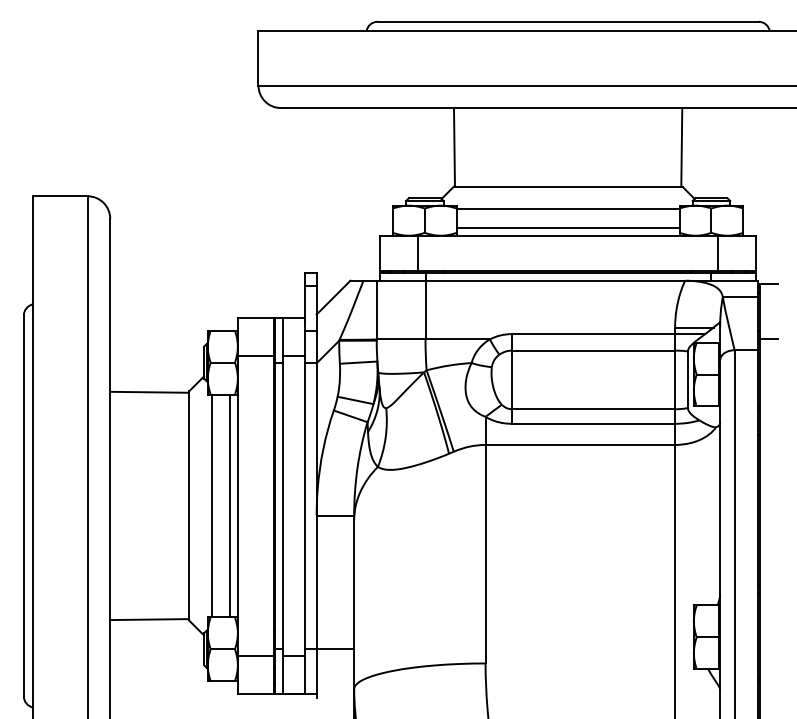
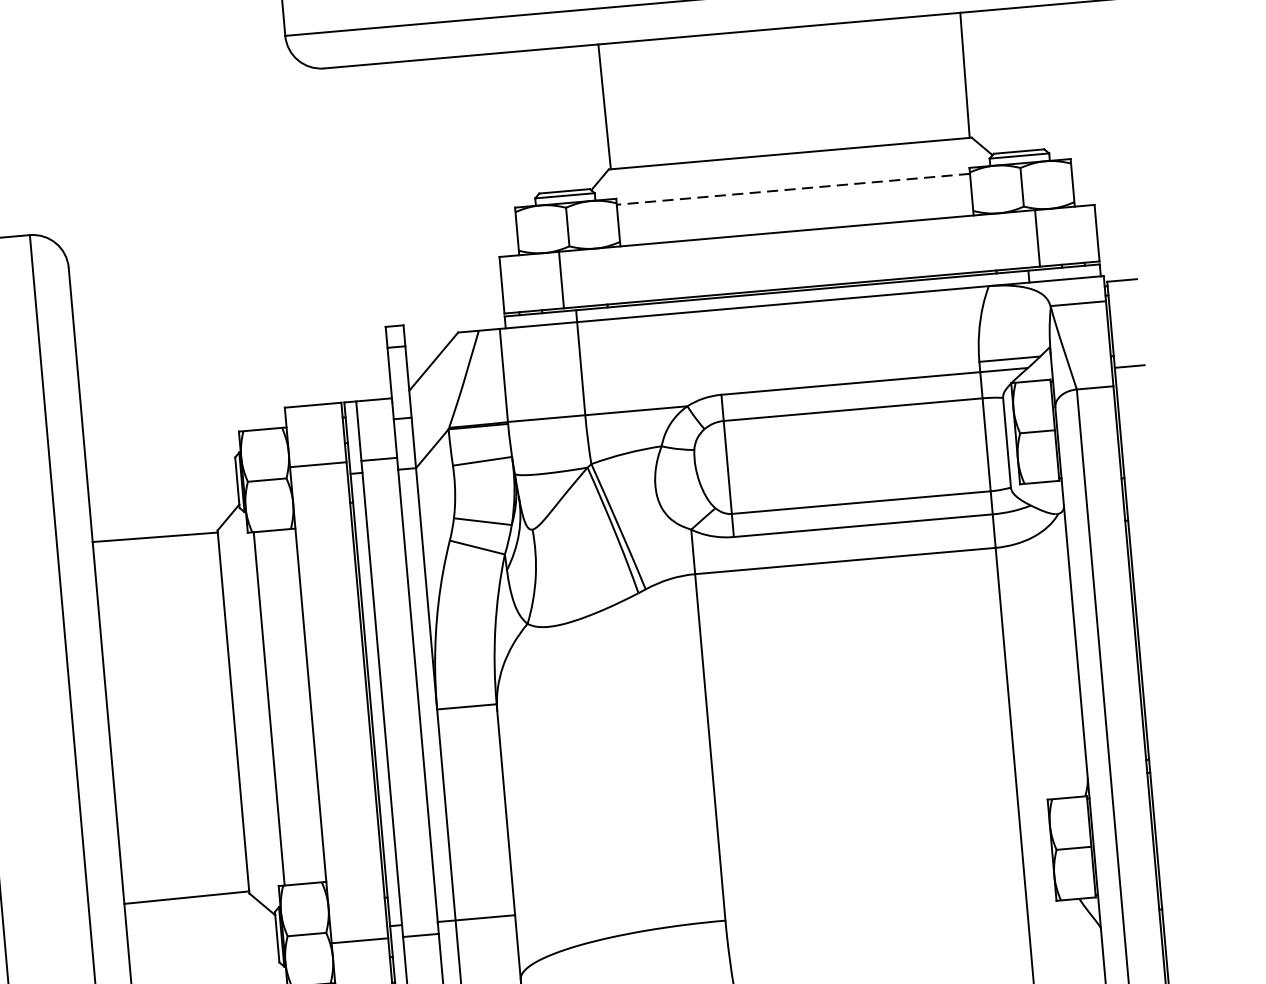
line: (567, 209) -> (792, 189), solid -> dashed
line: (567, 228) -> (795, 219), removed
line: (230, 505) -> (299, 705), removed

